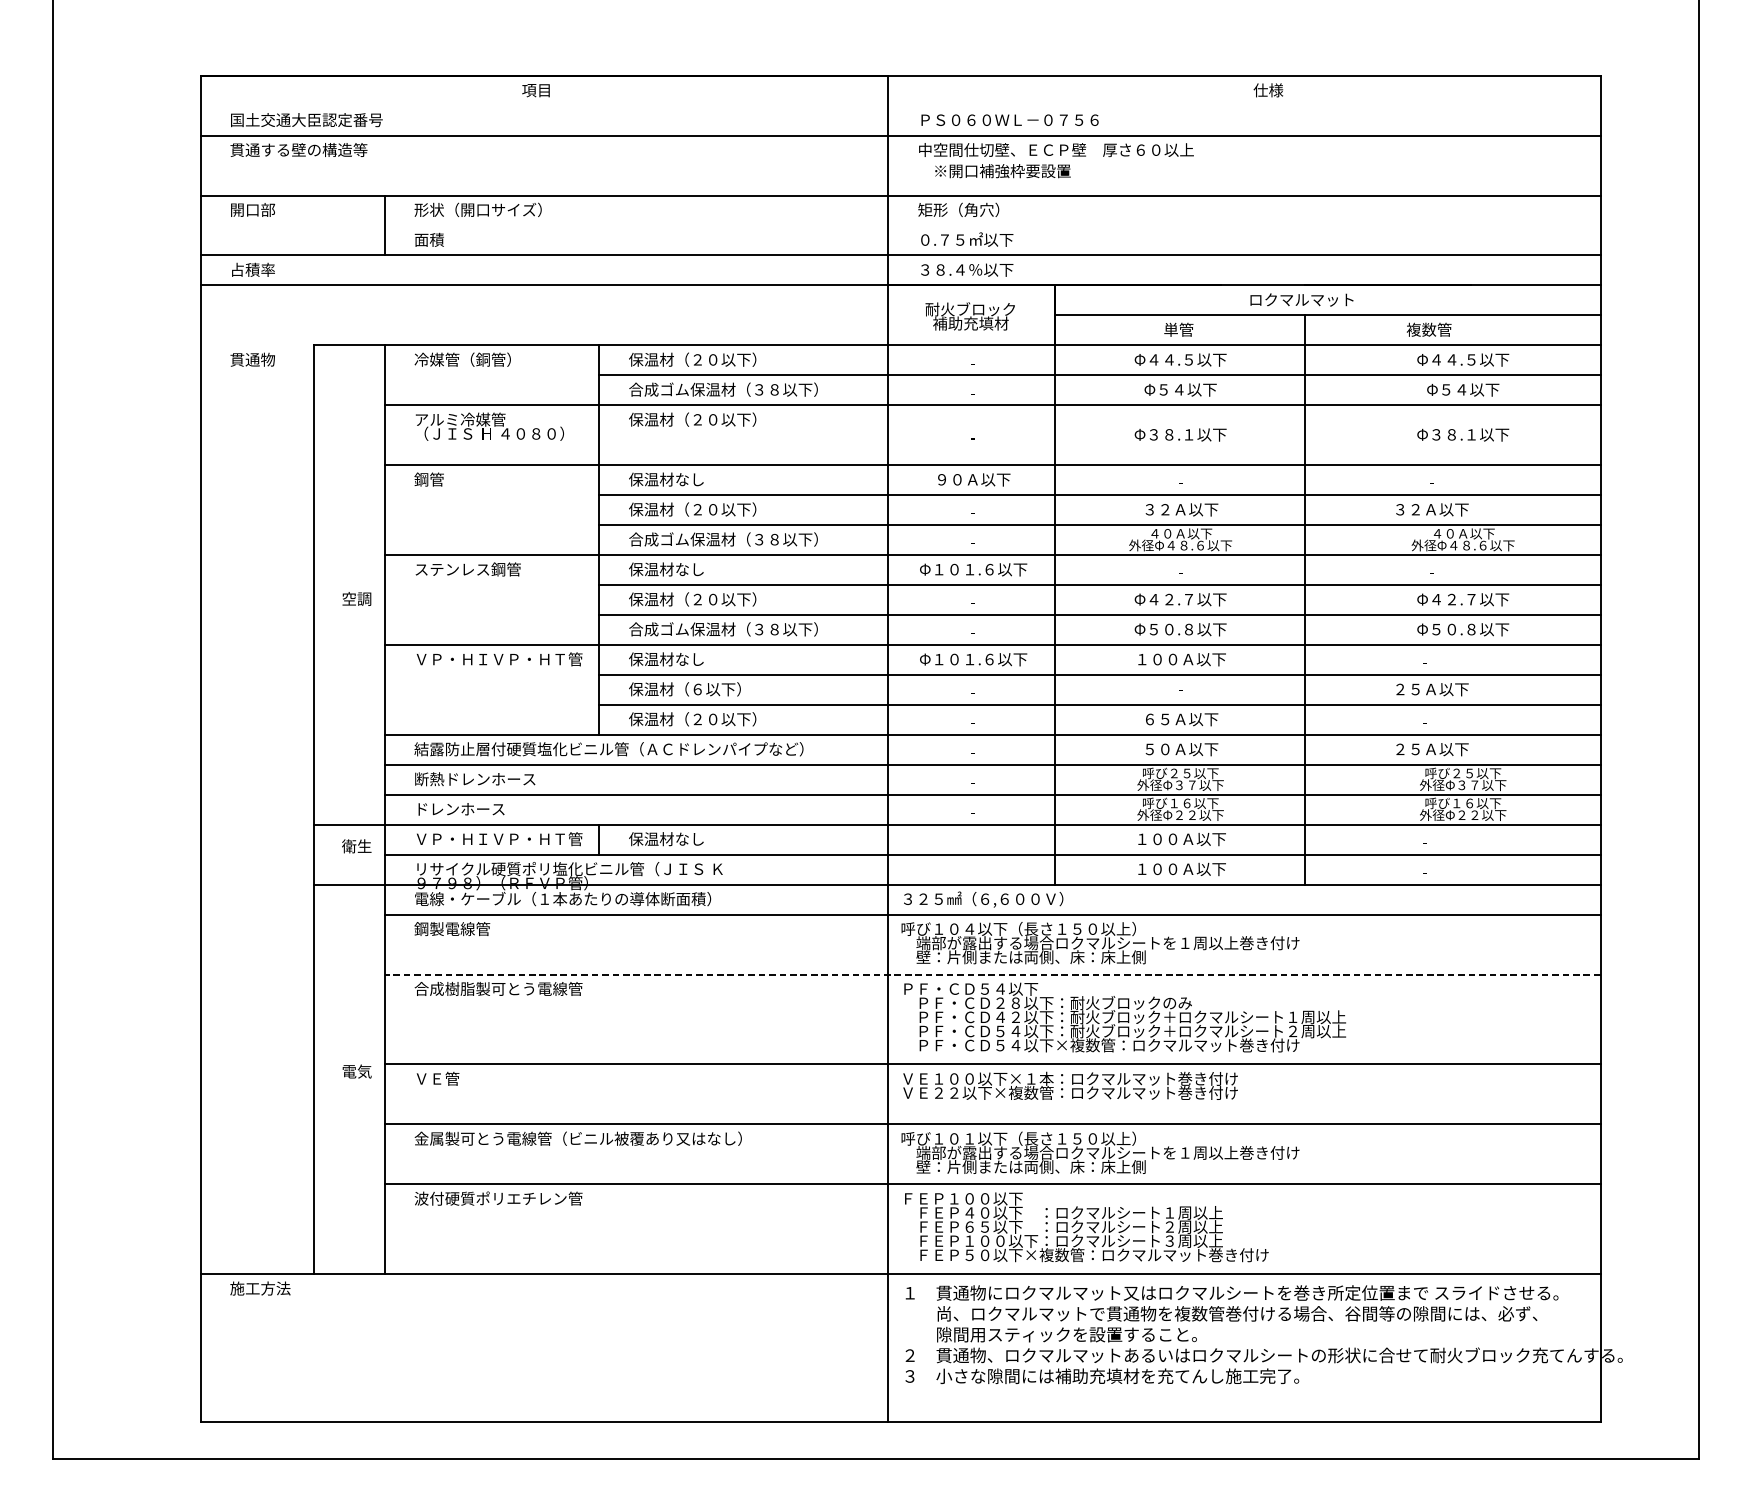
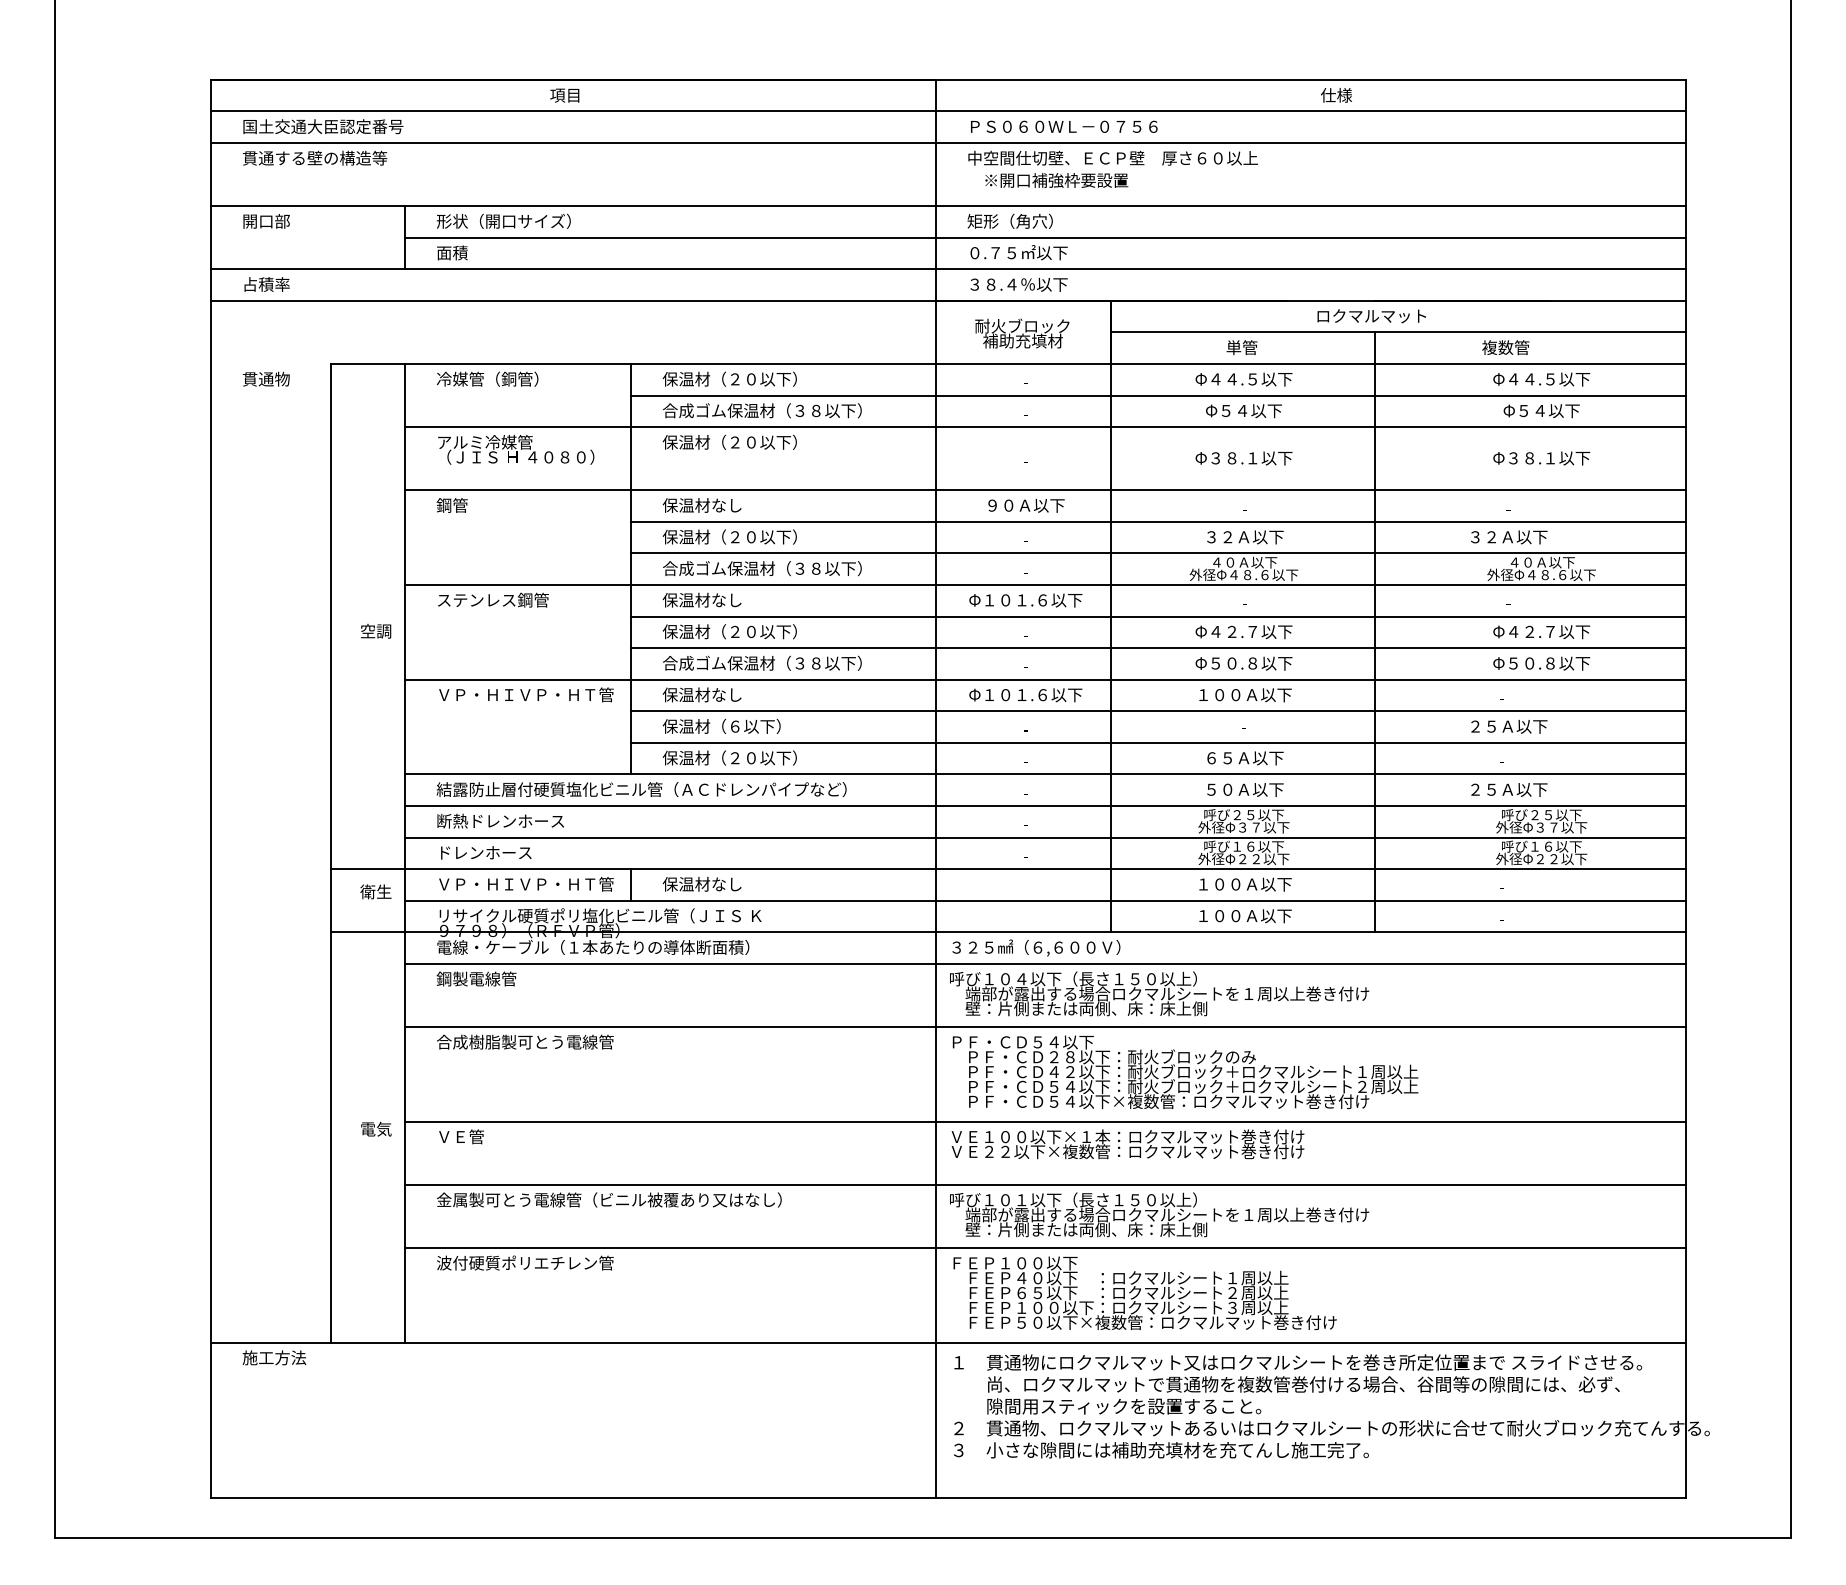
line: (900, 105) -> (948, 111), added
line: (992, 225) -> (1045, 237), added
line: (992, 974) -> (1045, 1026), dashed -> solid

